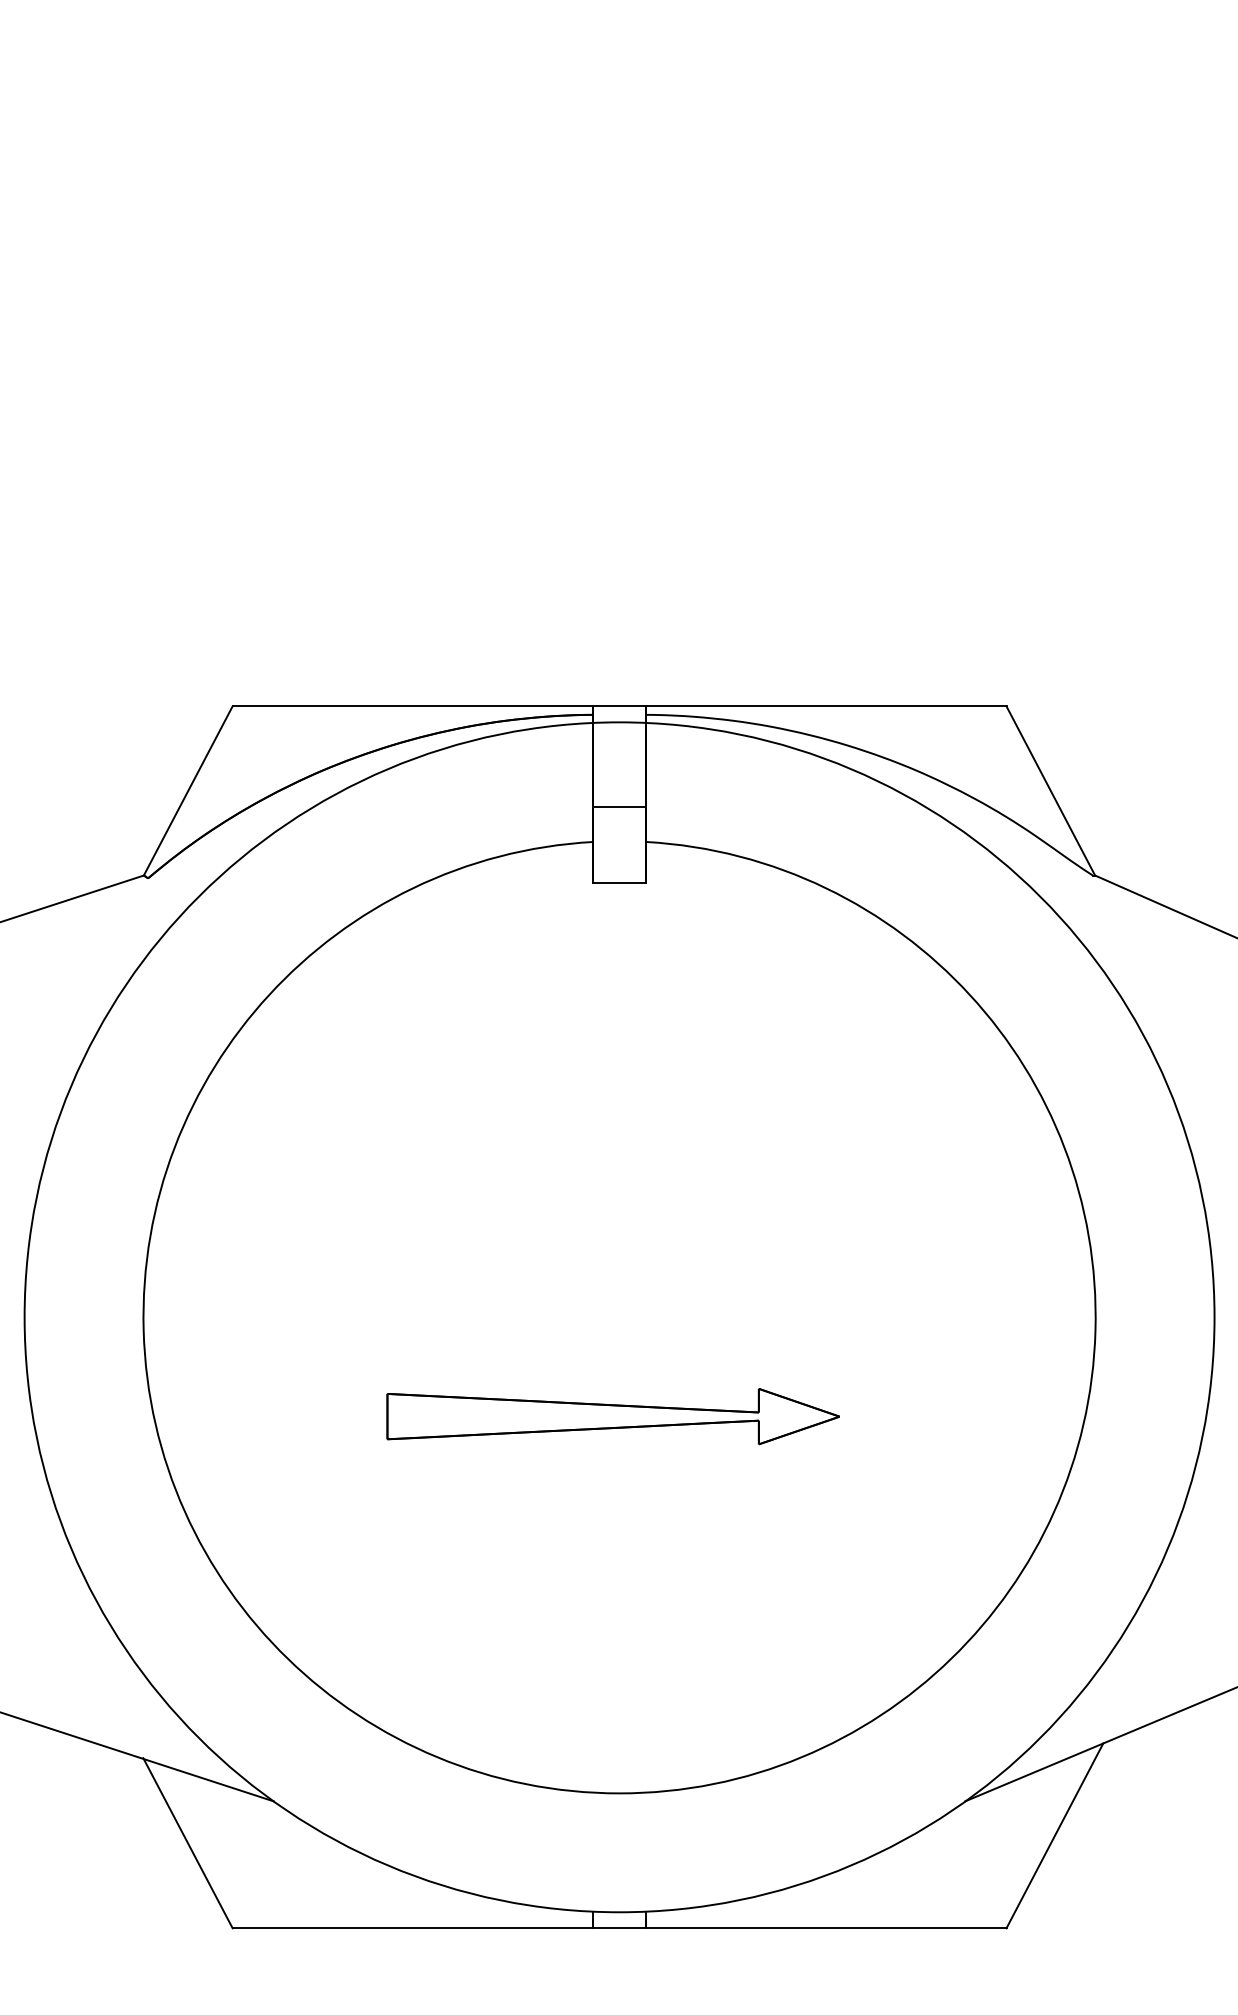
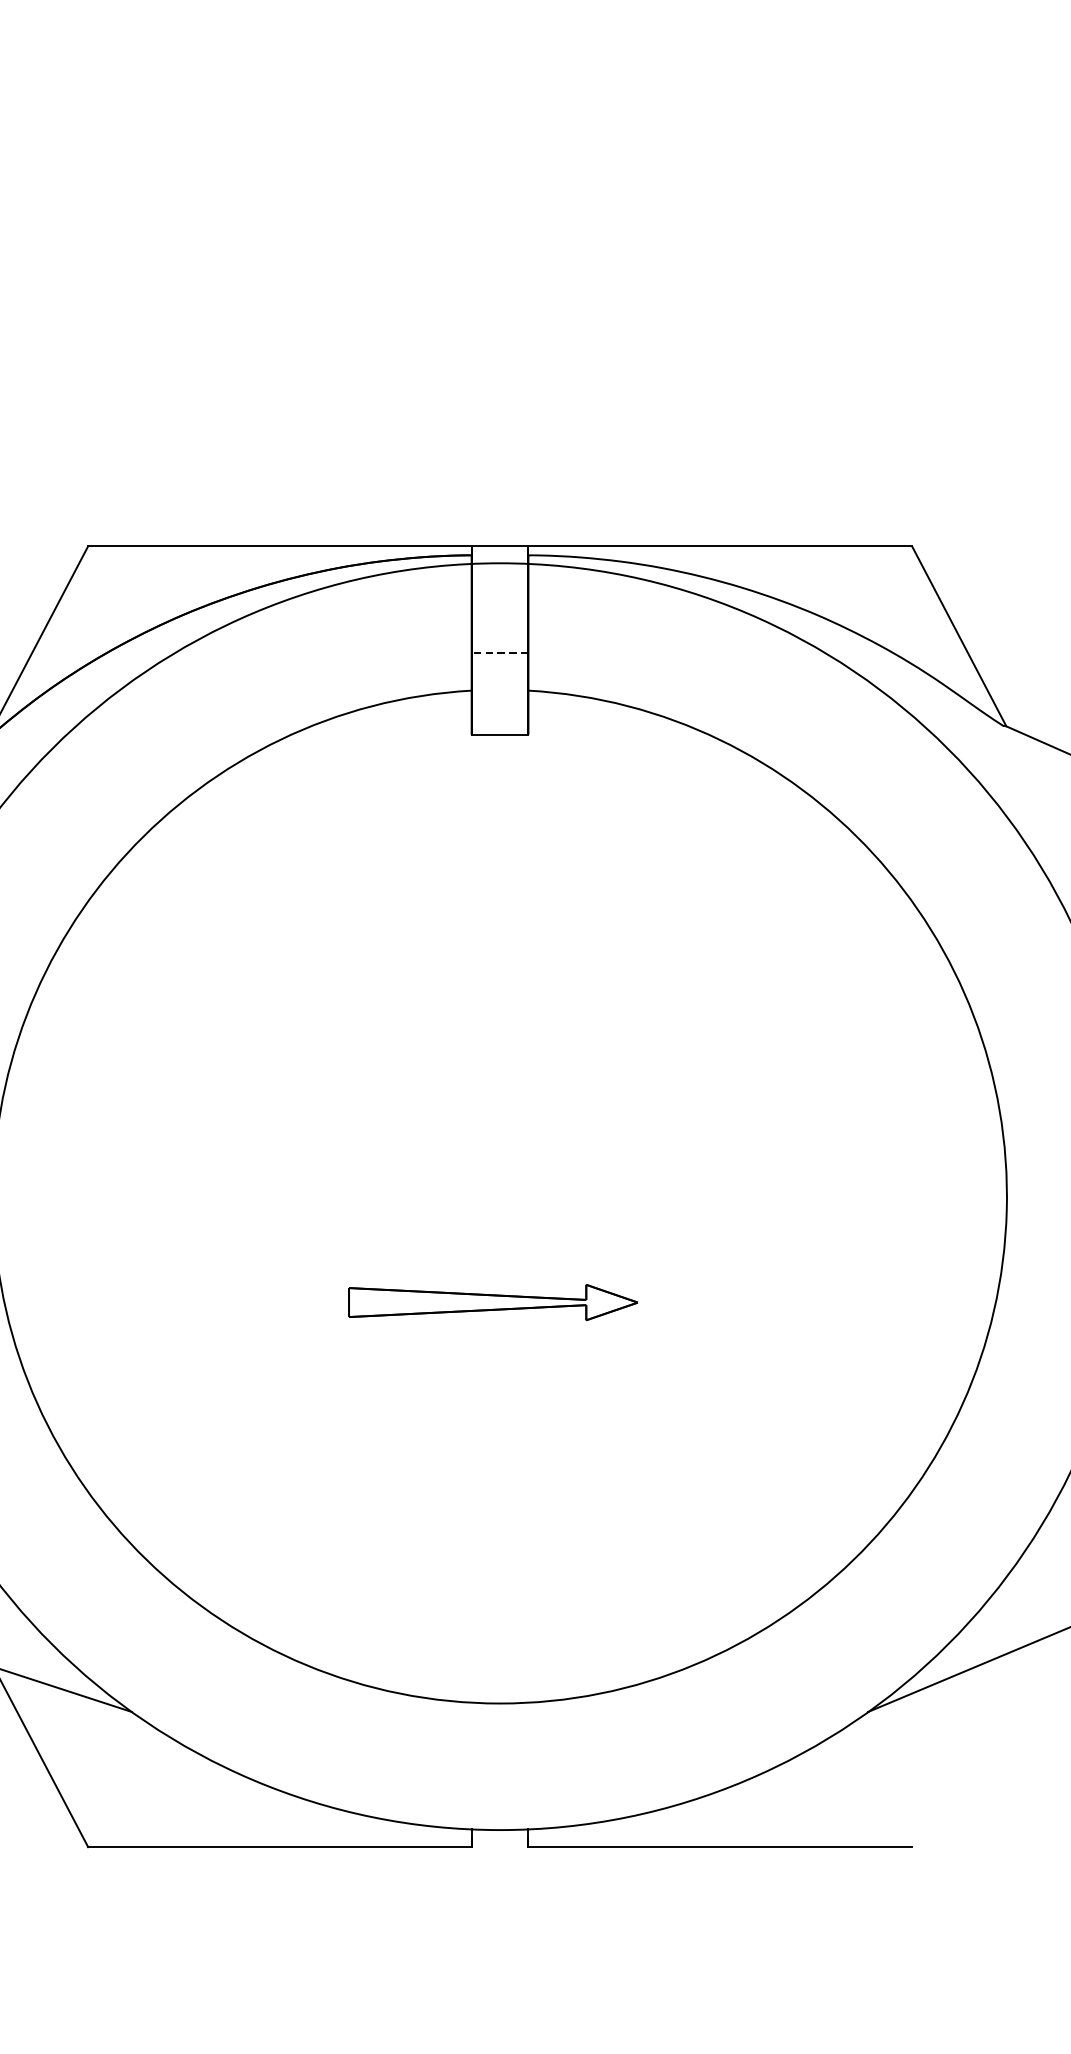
line: (619, 806) -> (500, 652), solid -> dashed
part: (612, 1416) -> (492, 1302), size x0.6
line: (1054, 1835) -> (963, 1748), removed
line: (619, 1928) -> (500, 1847), removed

